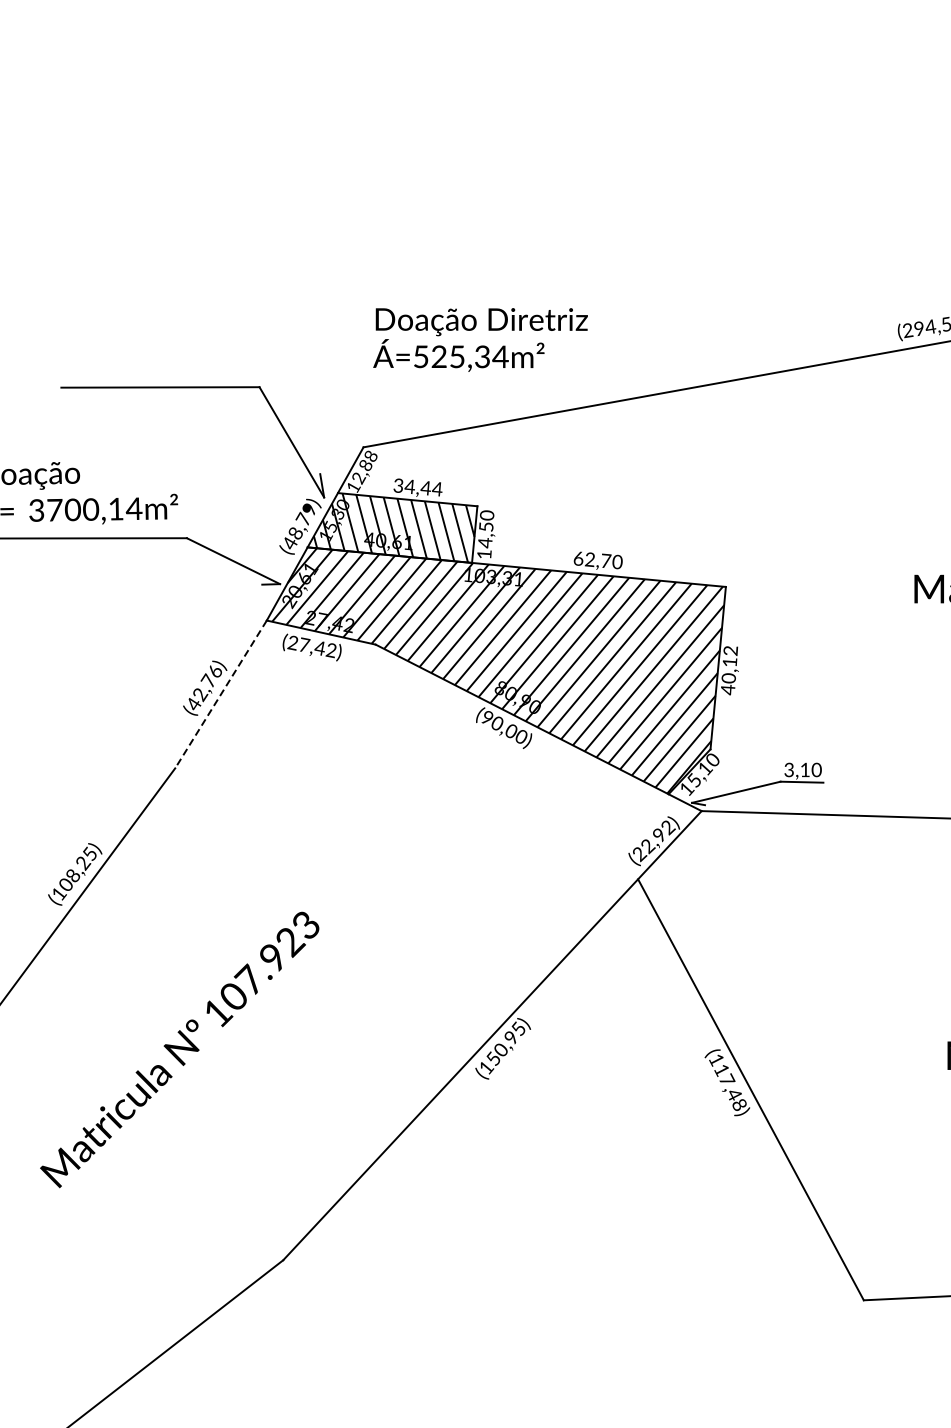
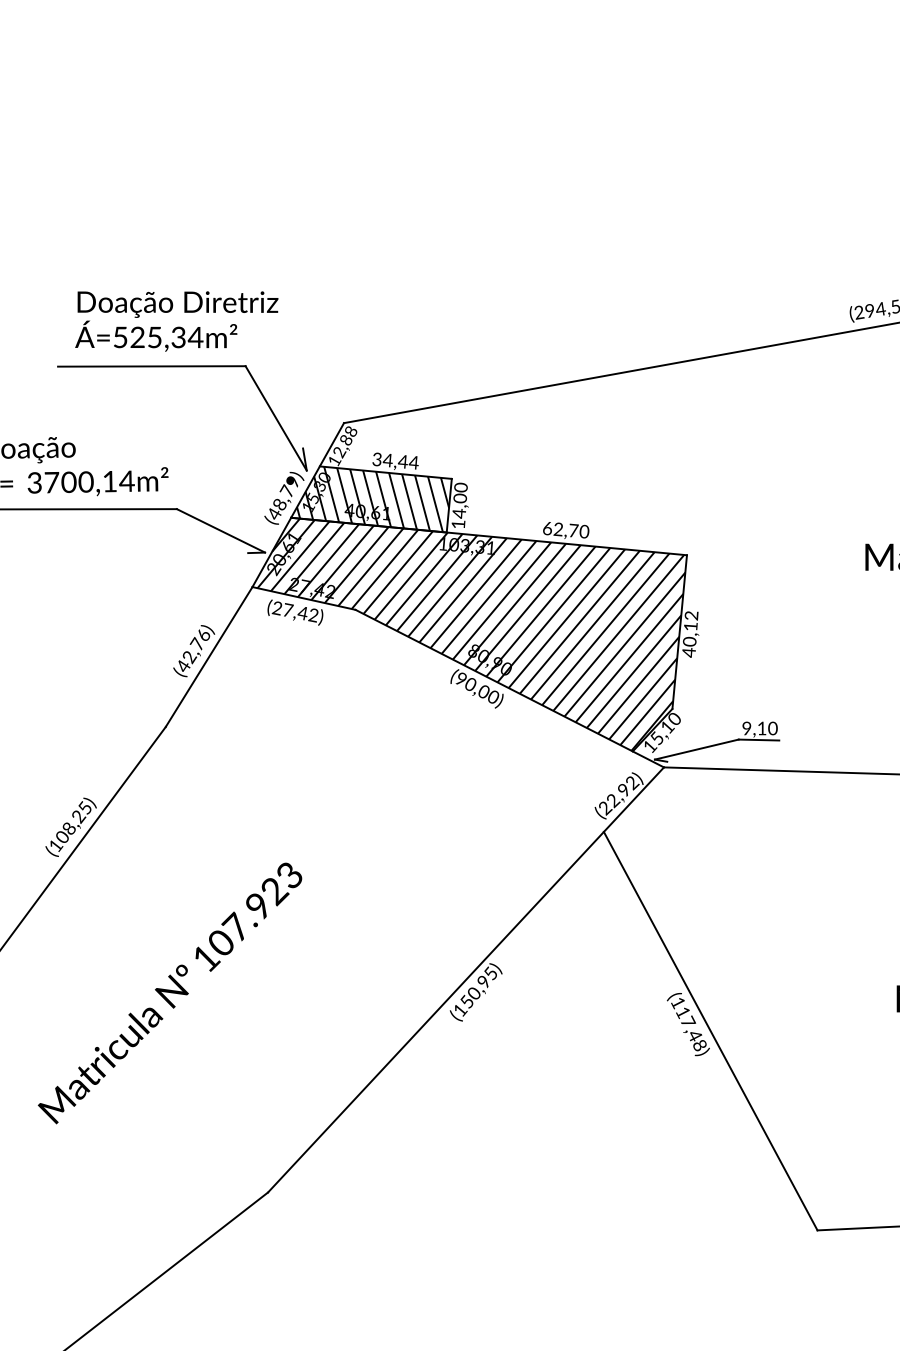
text: (480, 339) -> (176, 321), moved
text: (485, 526) -> (459, 498), 14,50 -> 14,00
line: (220, 694) -> (208, 657), dashed -> solid
text: (788, 769) -> (746, 728), 3,10 -> 9,10

